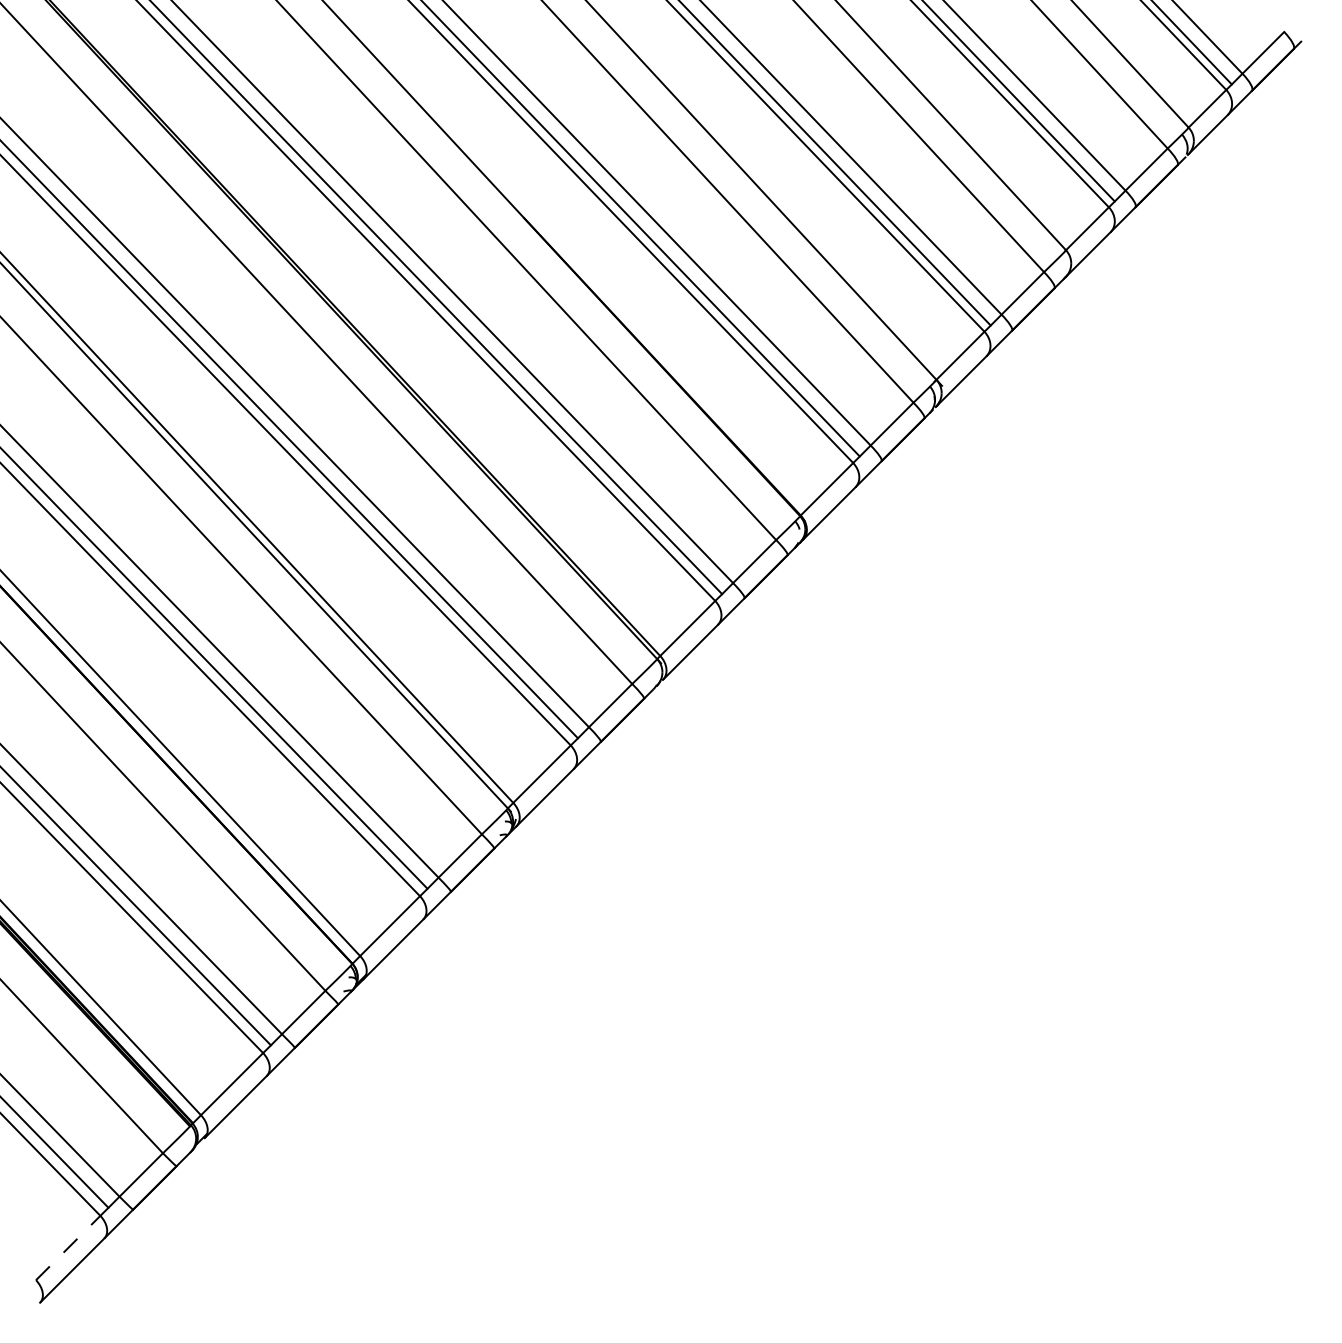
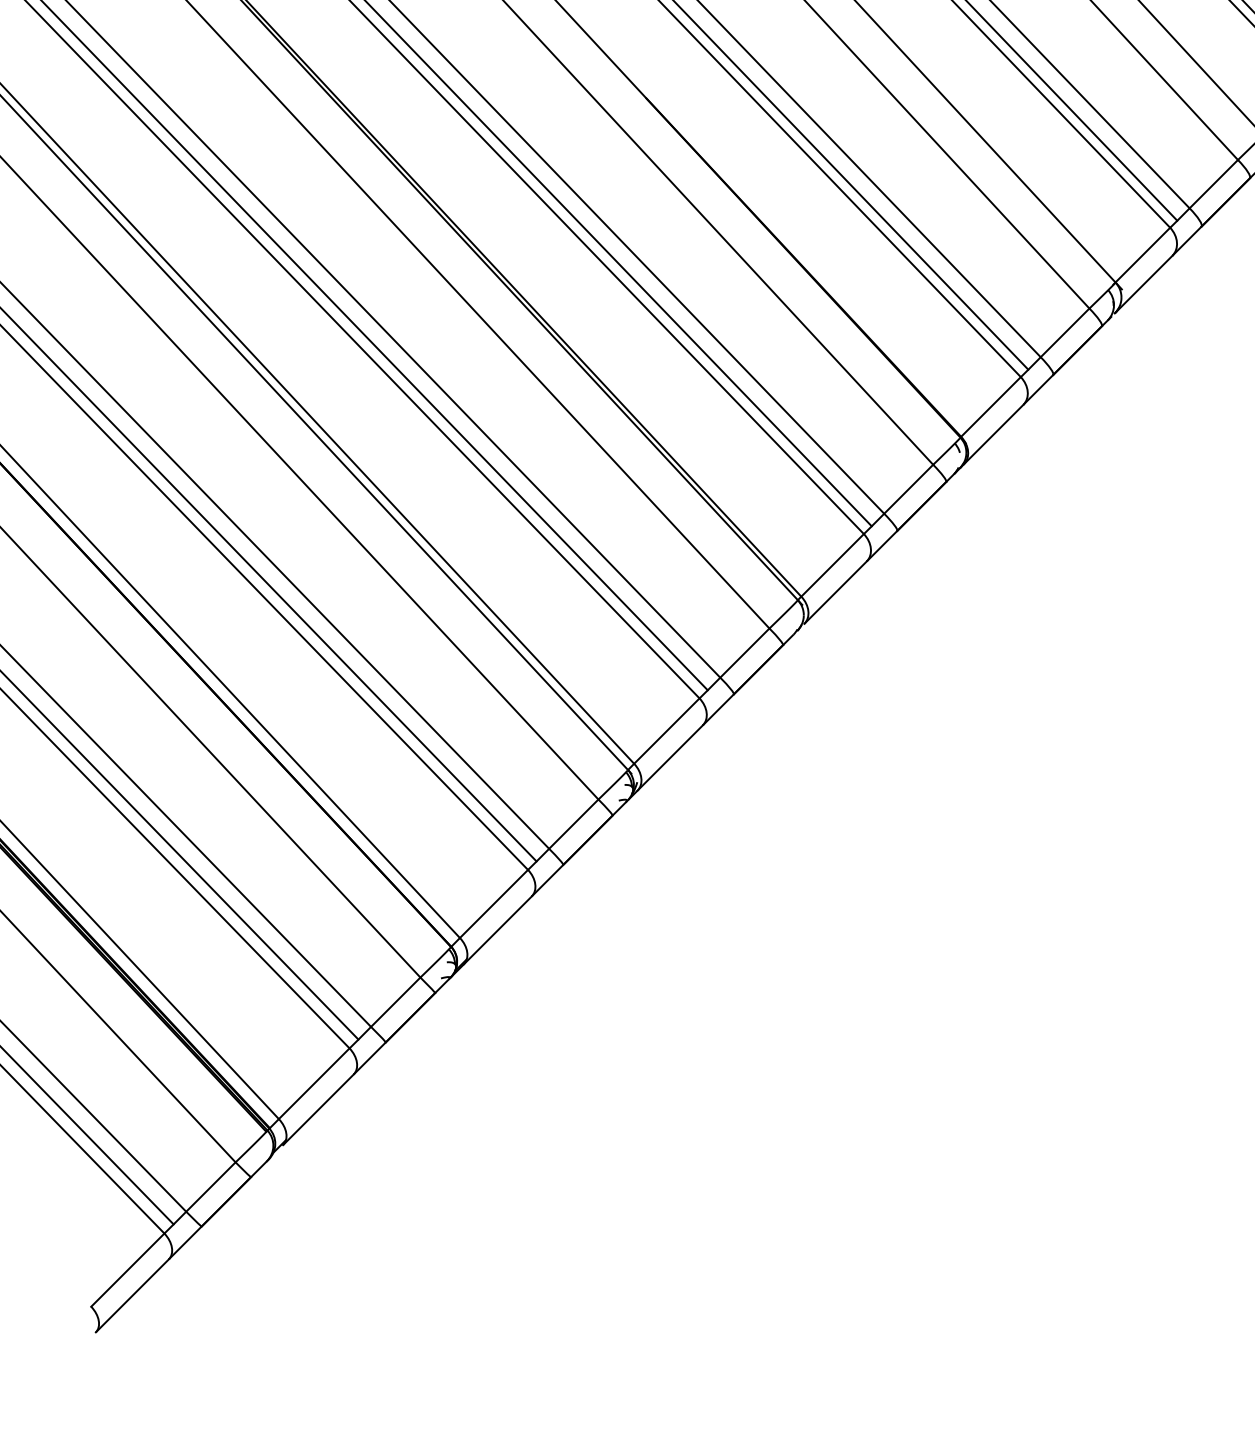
line: (68, 1248) -> (128, 1270), dashed -> solid

